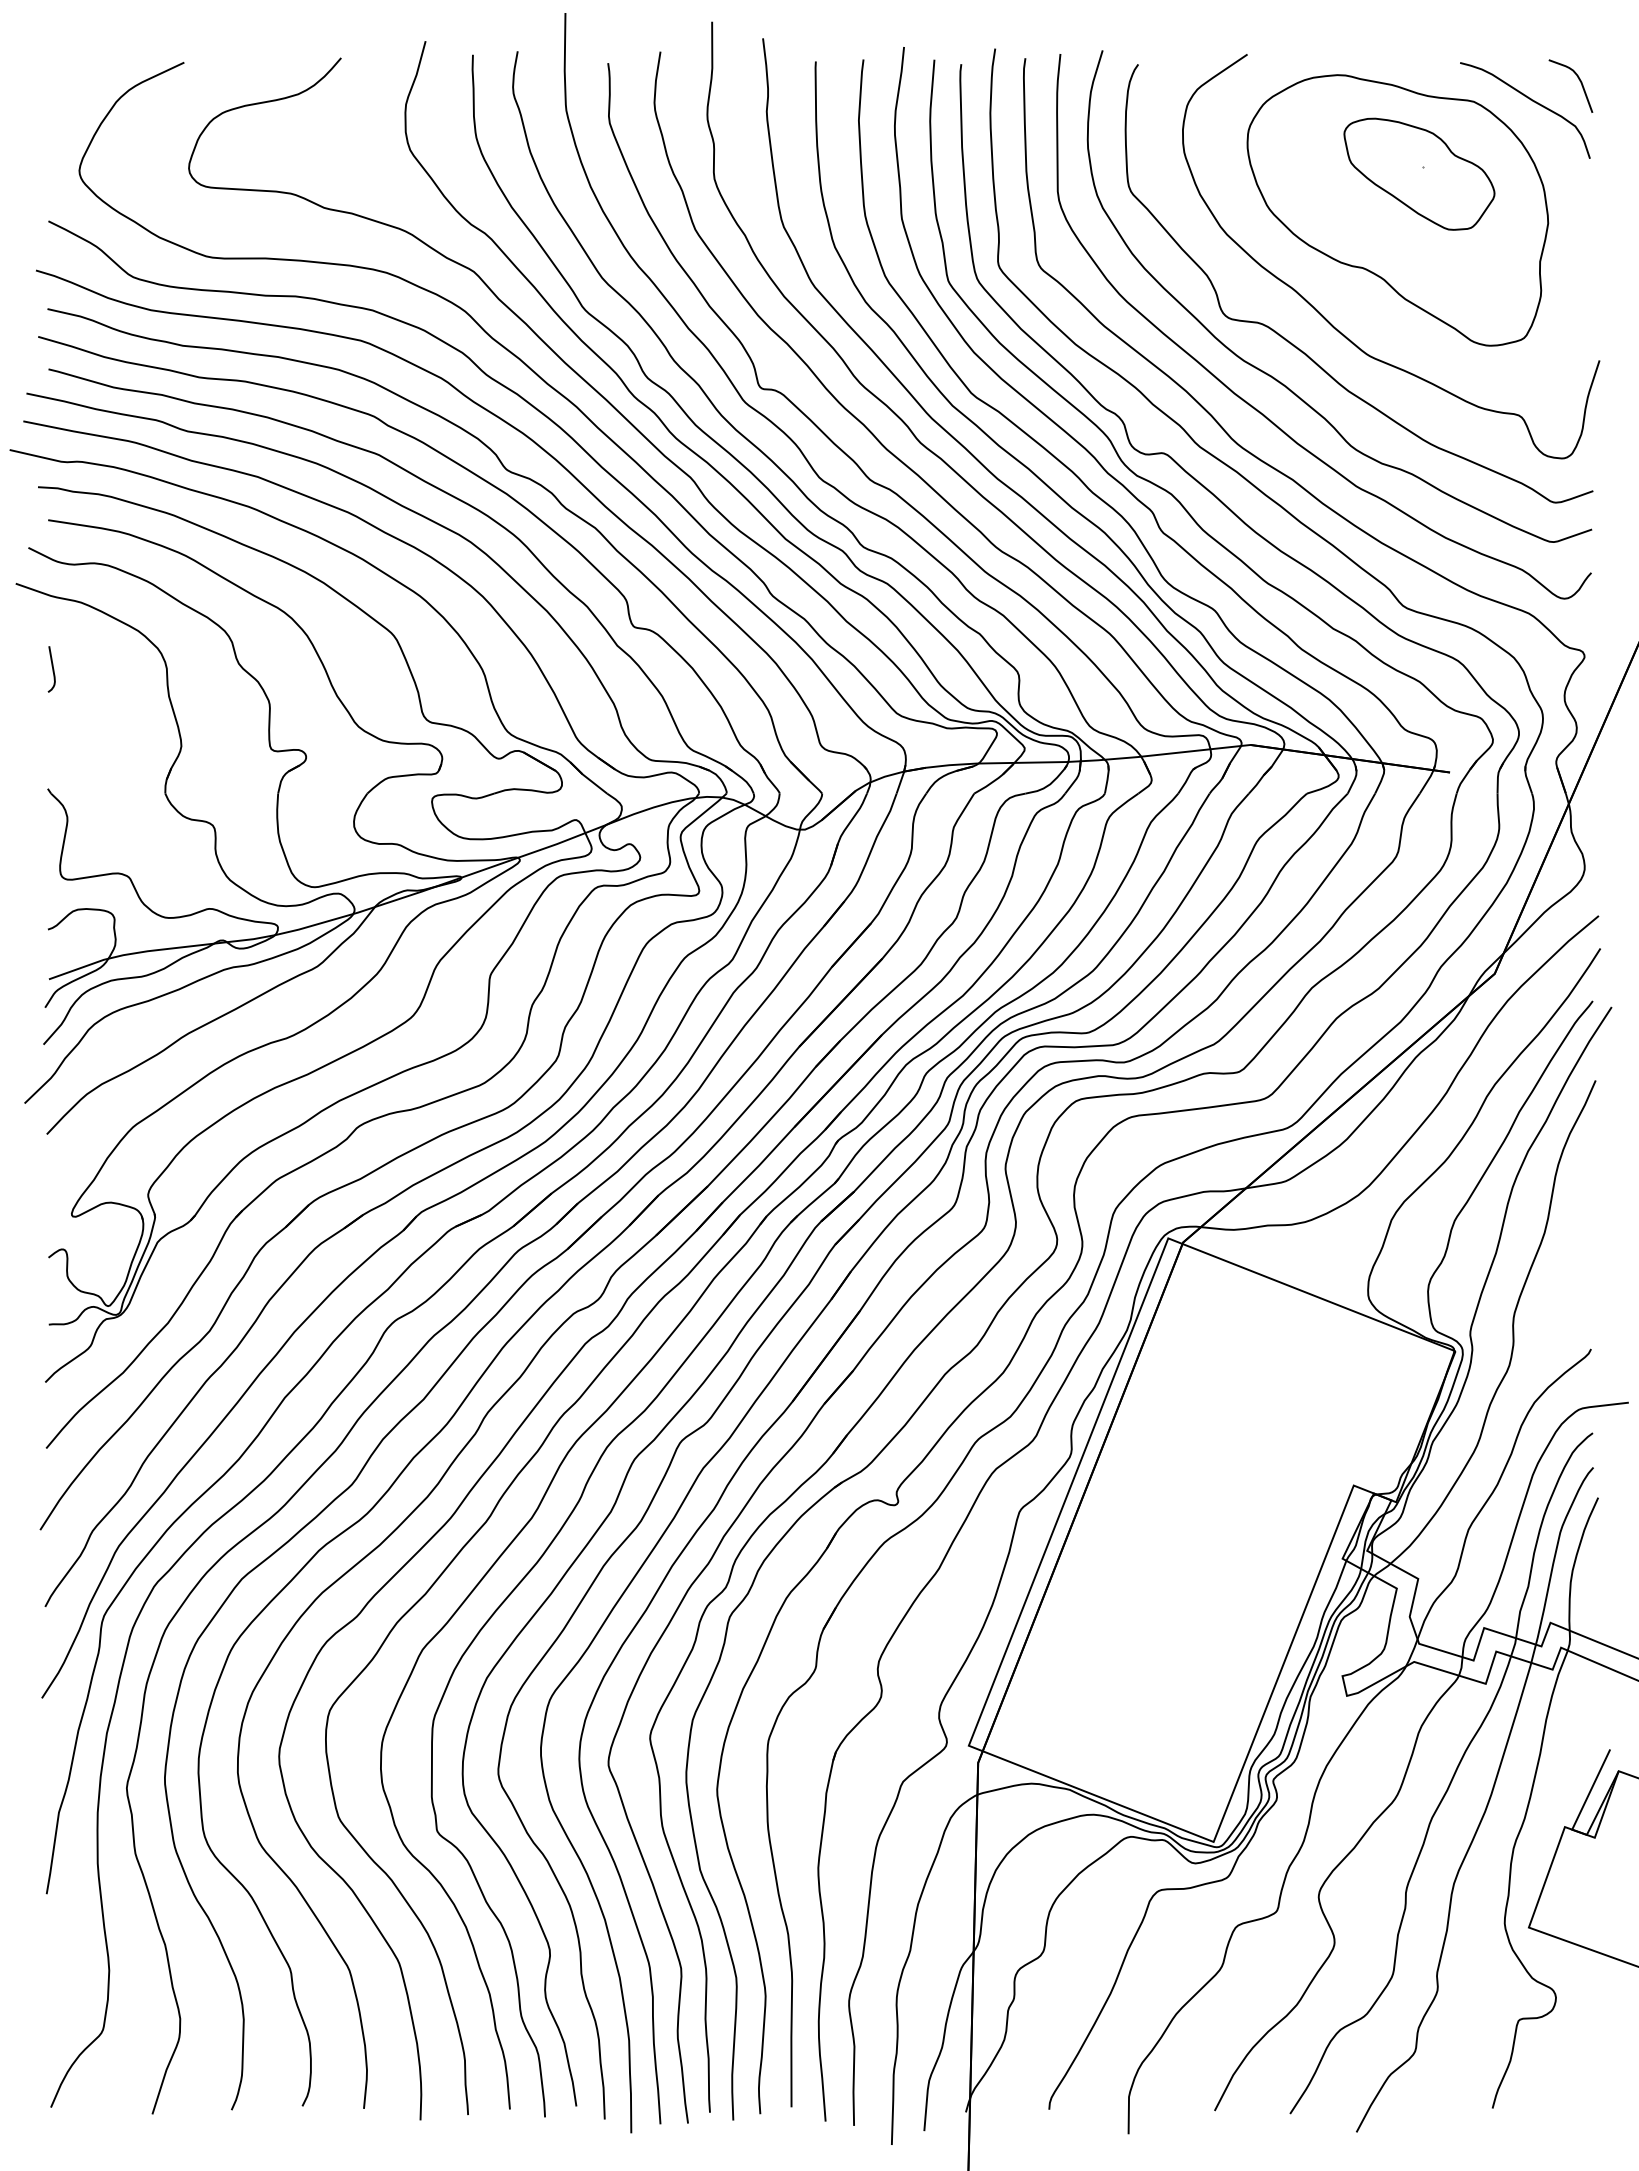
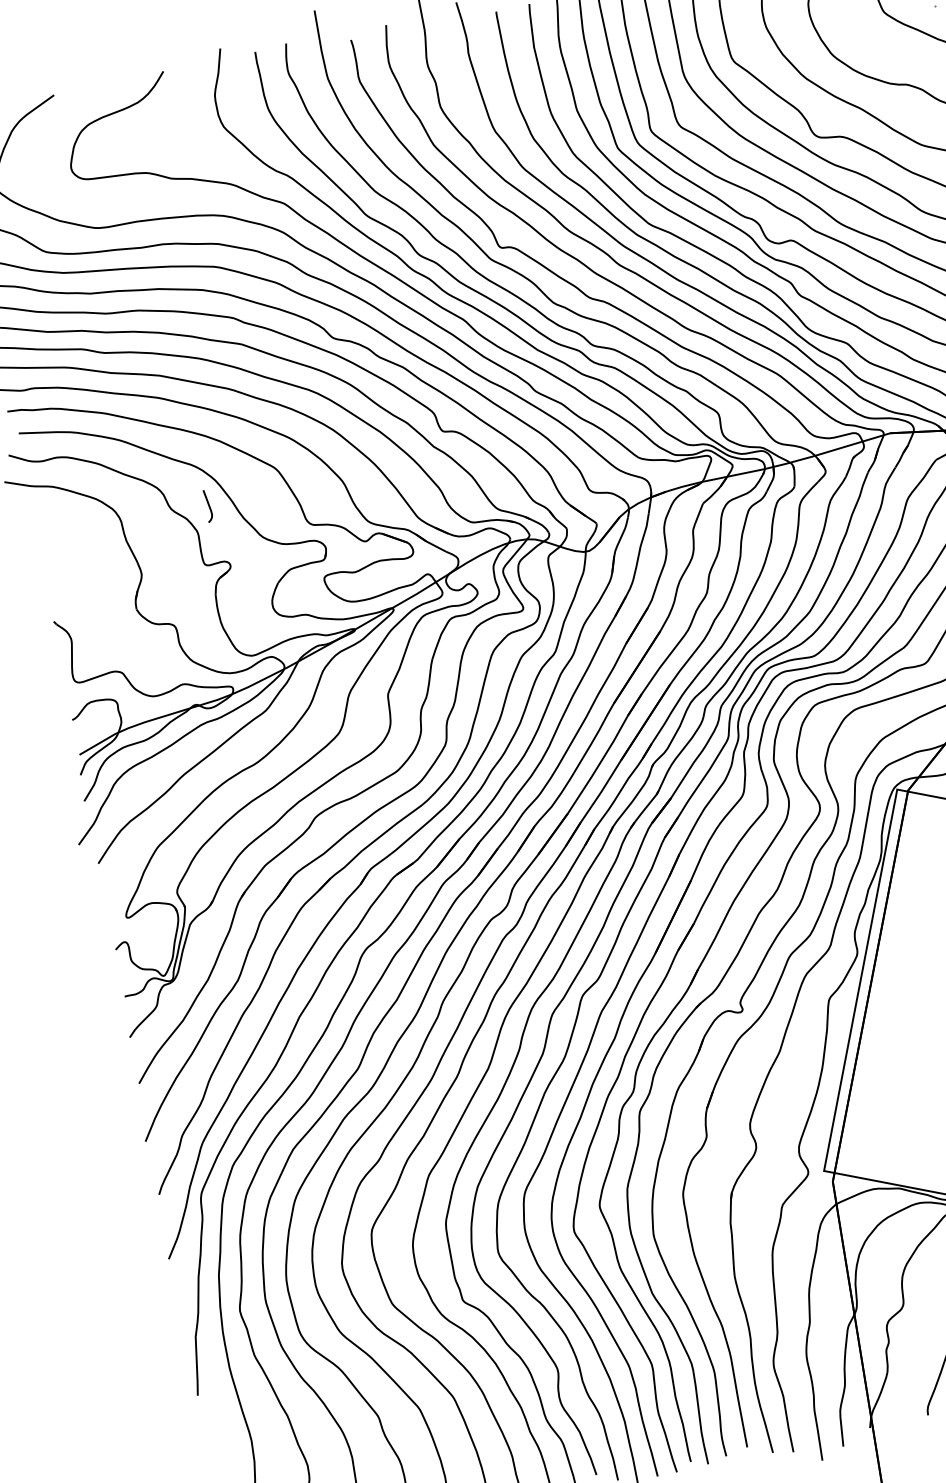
curve: (52, 669) -> (208, 506), moved

